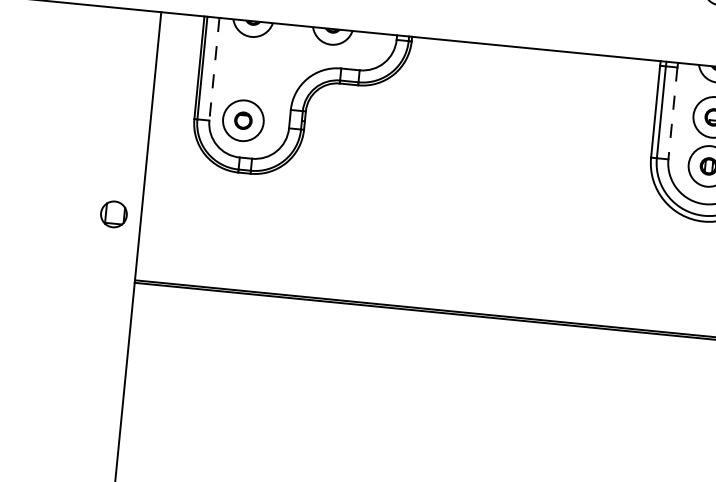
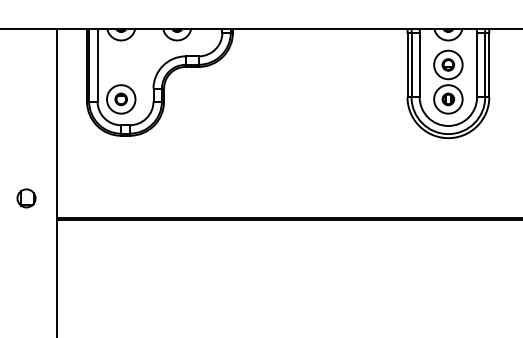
line: (214, 70) -> (97, 66), dashed -> solid
line: (672, 114) -> (419, 65), dashed -> solid
part: (113, 214) -> (26, 198), moved

